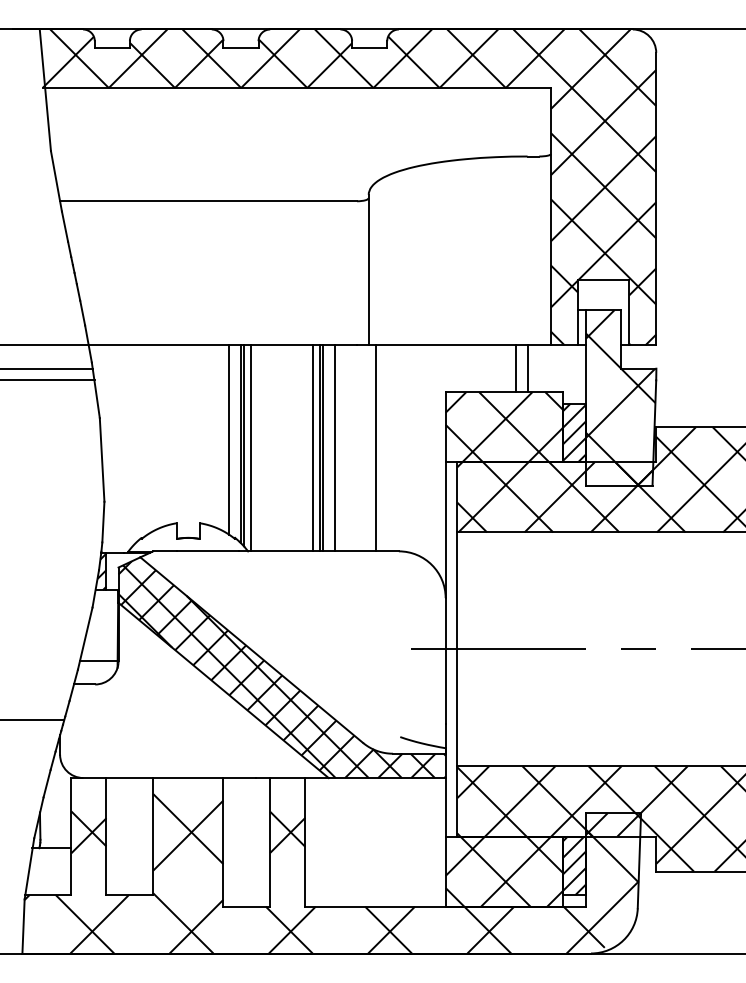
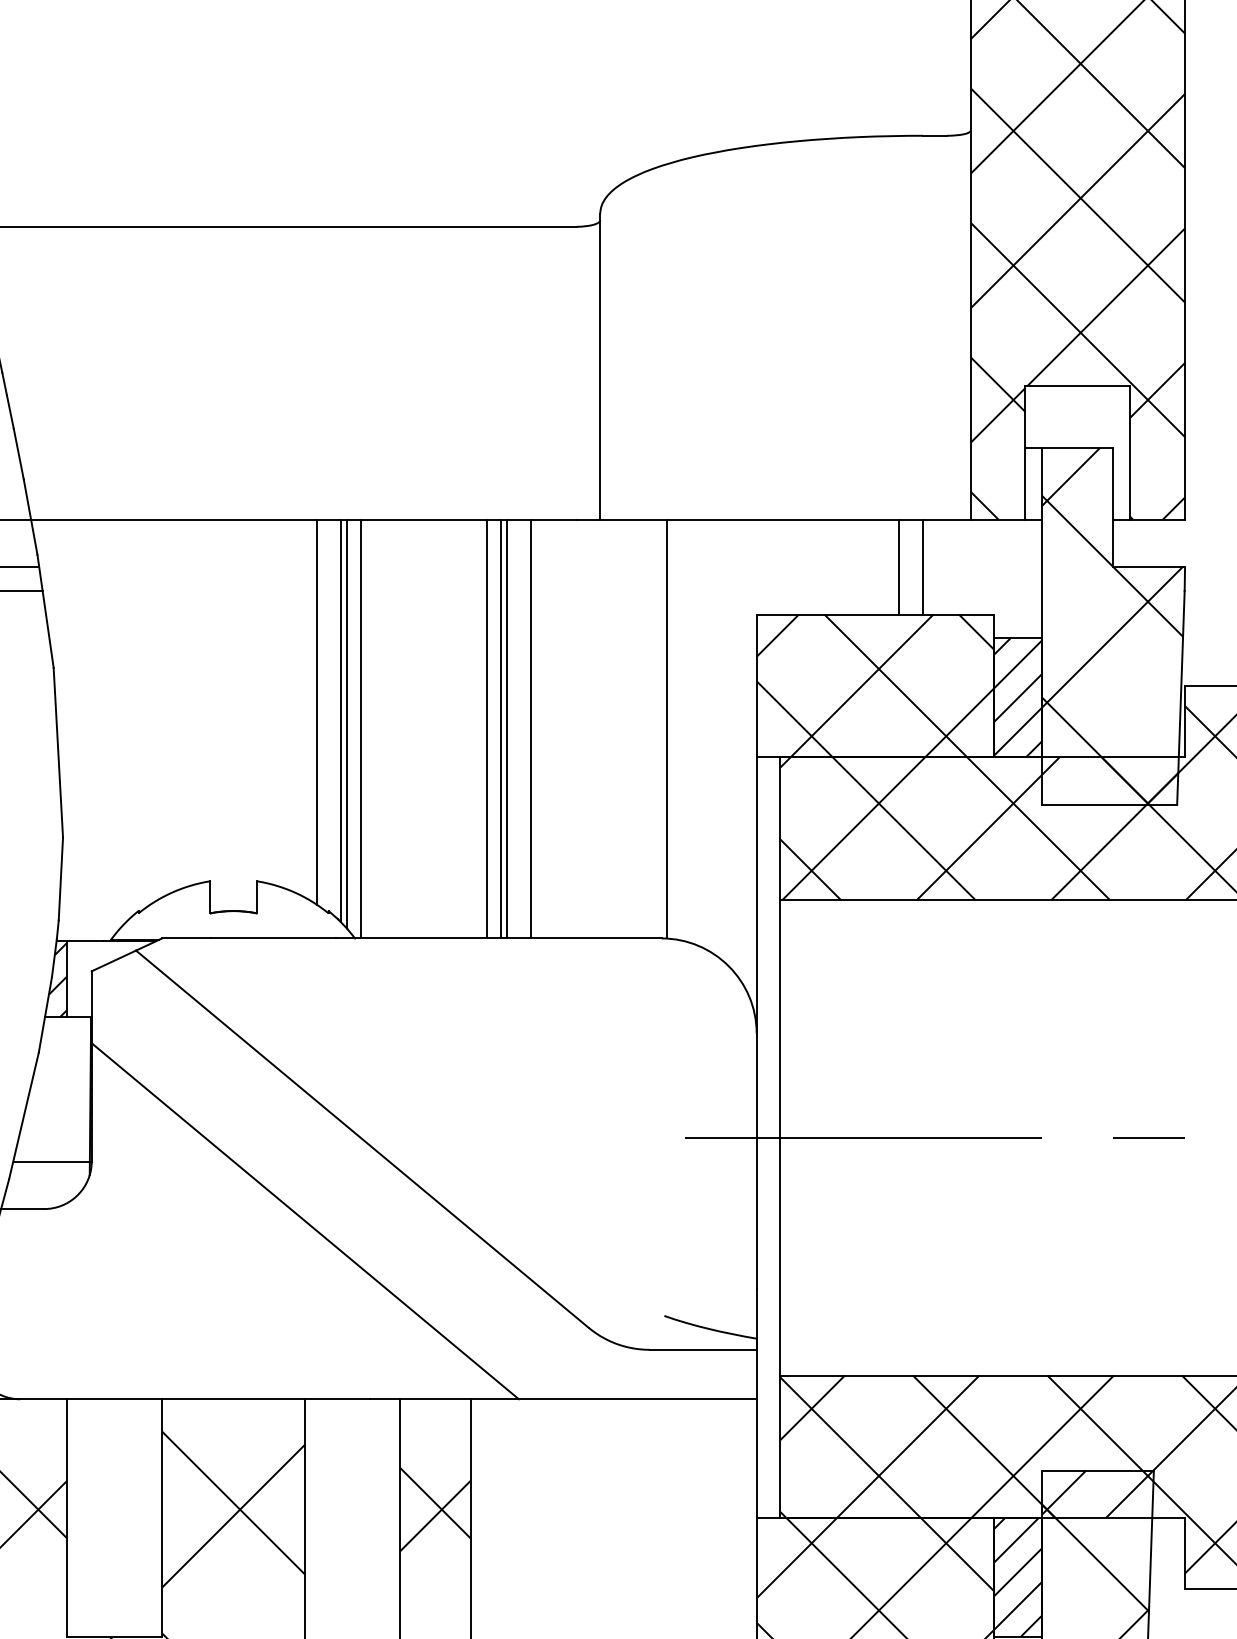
line: (375, 448) -> (666, 729), moved
hatch: (281, 669) -> (422, 1178), removed

